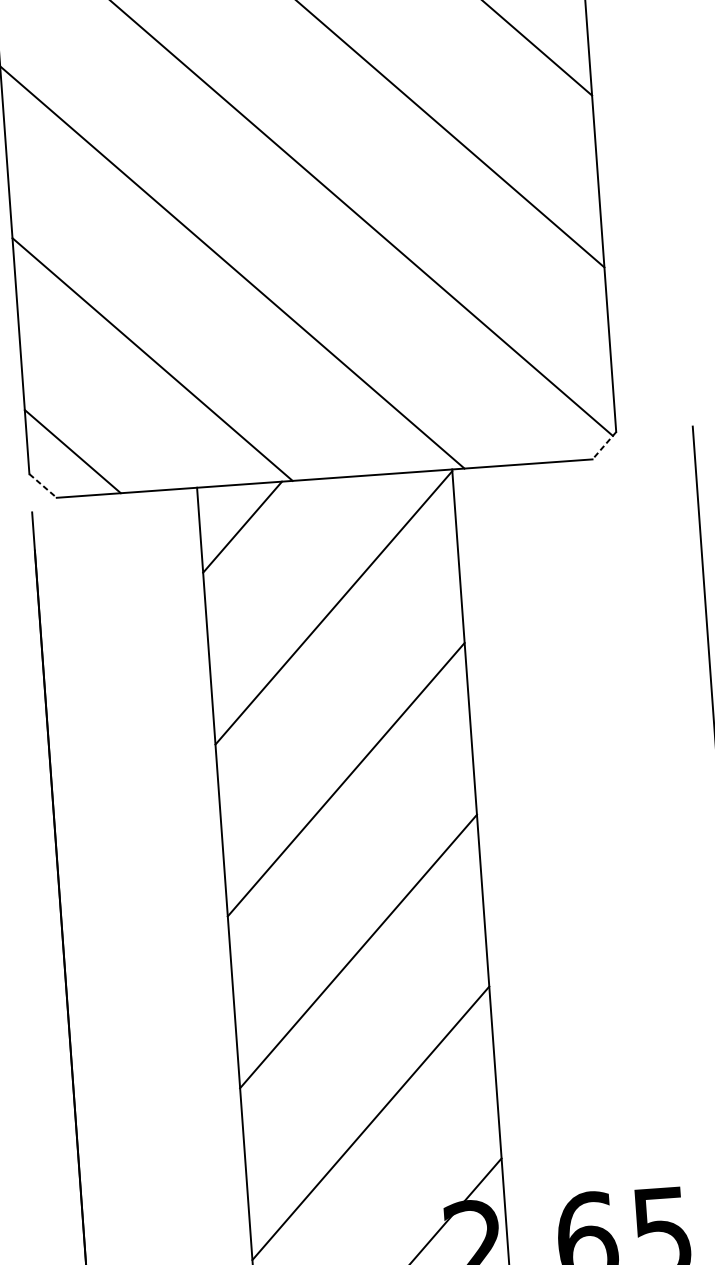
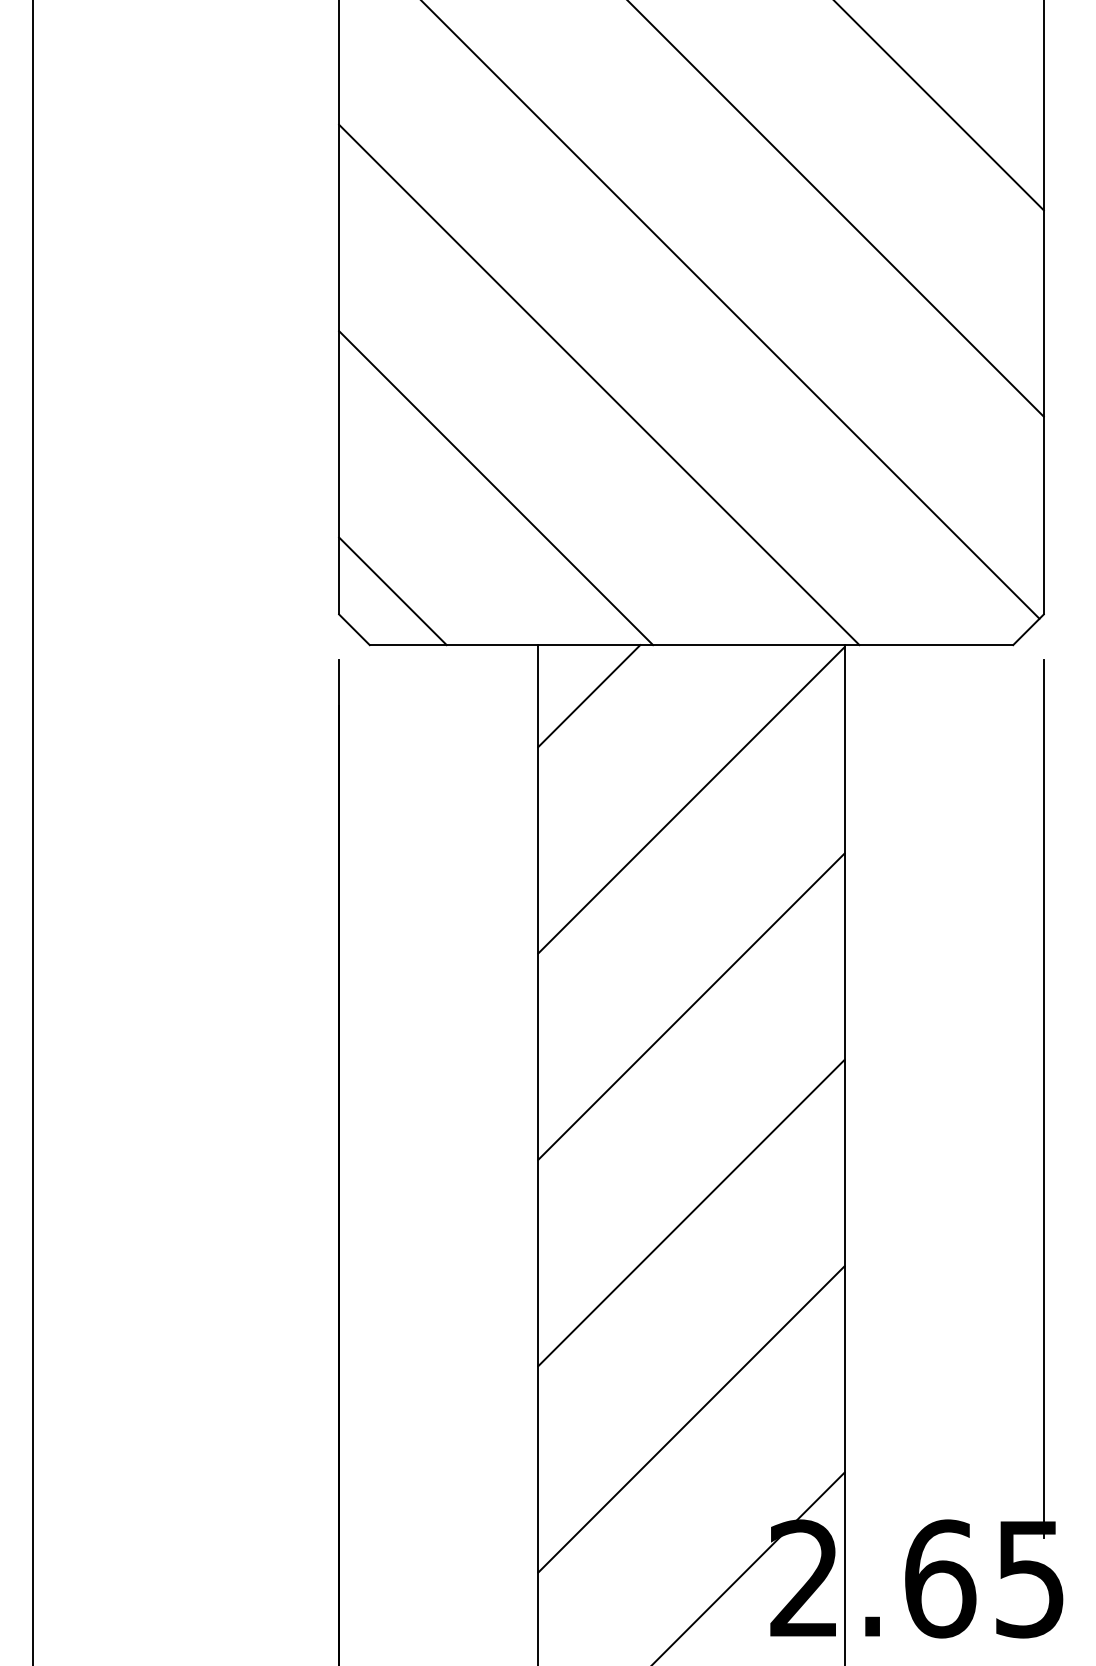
line: (604, 445) -> (1028, 629), dashed -> solid
line: (43, 485) -> (354, 629), dashed -> solid
line: (644, 835) -> (1043, 1098), added

